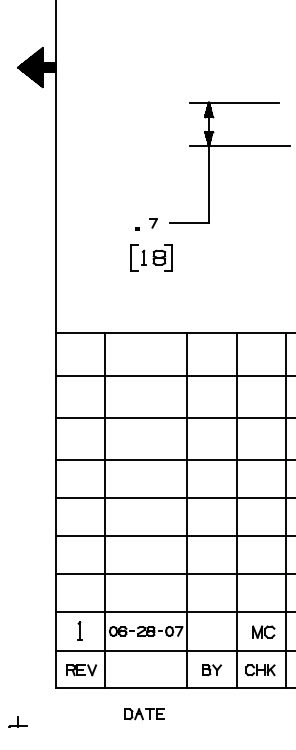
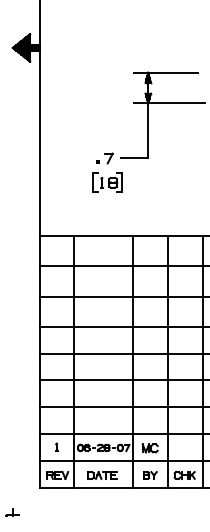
part: (153, 223) -> (108, 158), size x1.67
part: (79, 630) -> (56, 447), size x0.62
part: (263, 631) -> (150, 447), moved
part: (144, 714) -> (102, 475), moved

